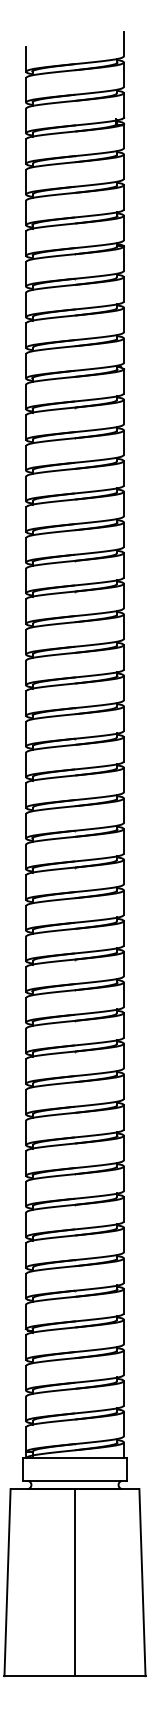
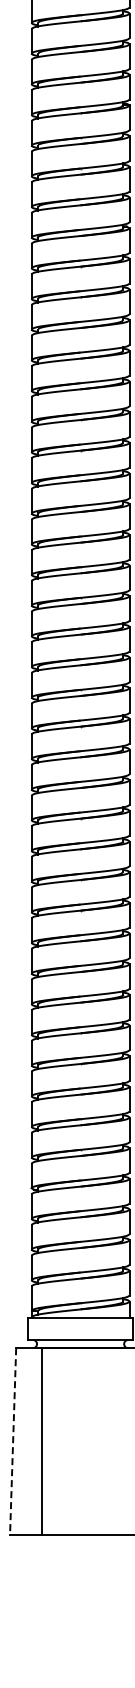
line: (7, 1582) -> (13, 1441), solid -> dashed
line: (75, 1582) -> (42, 1441), moved

